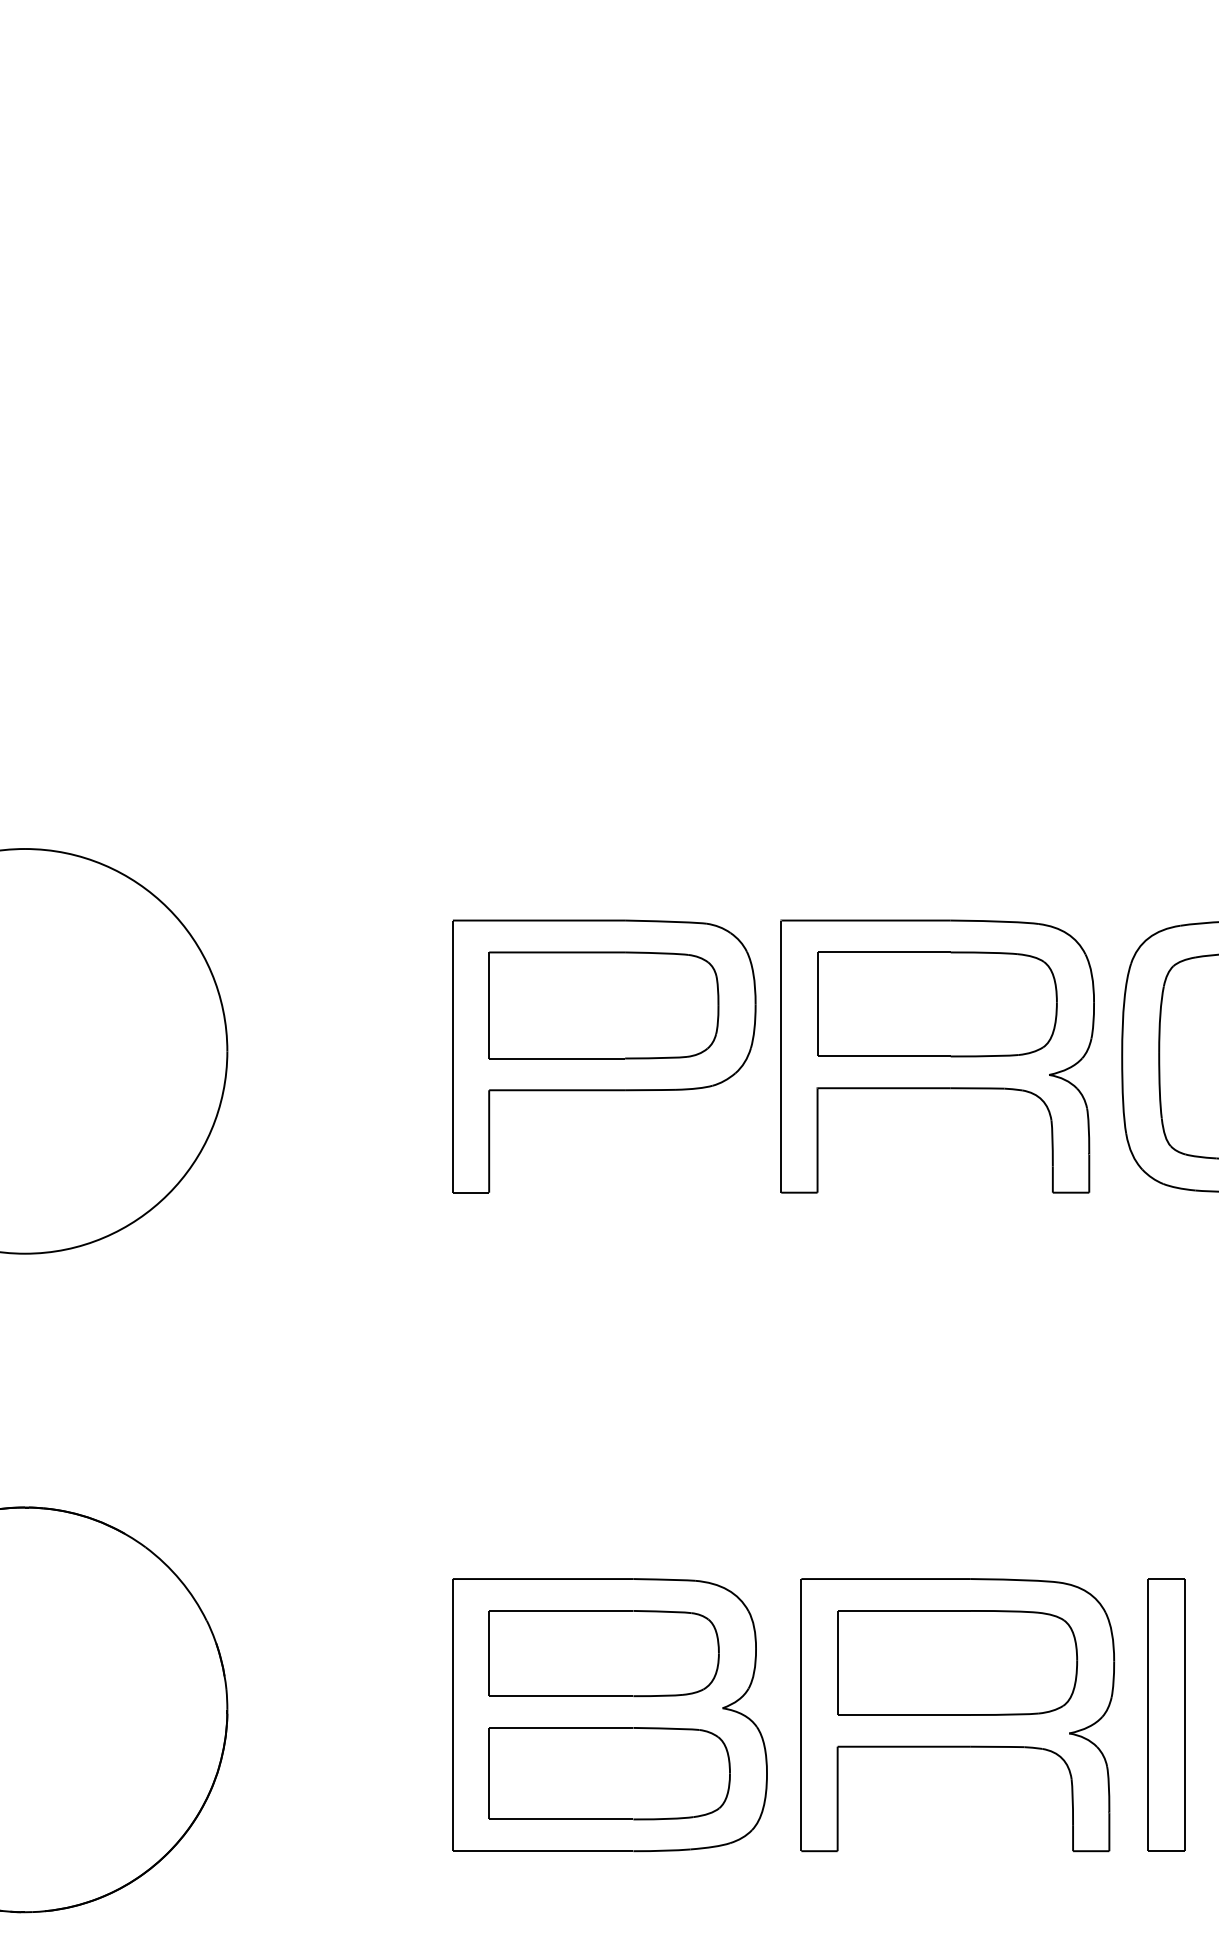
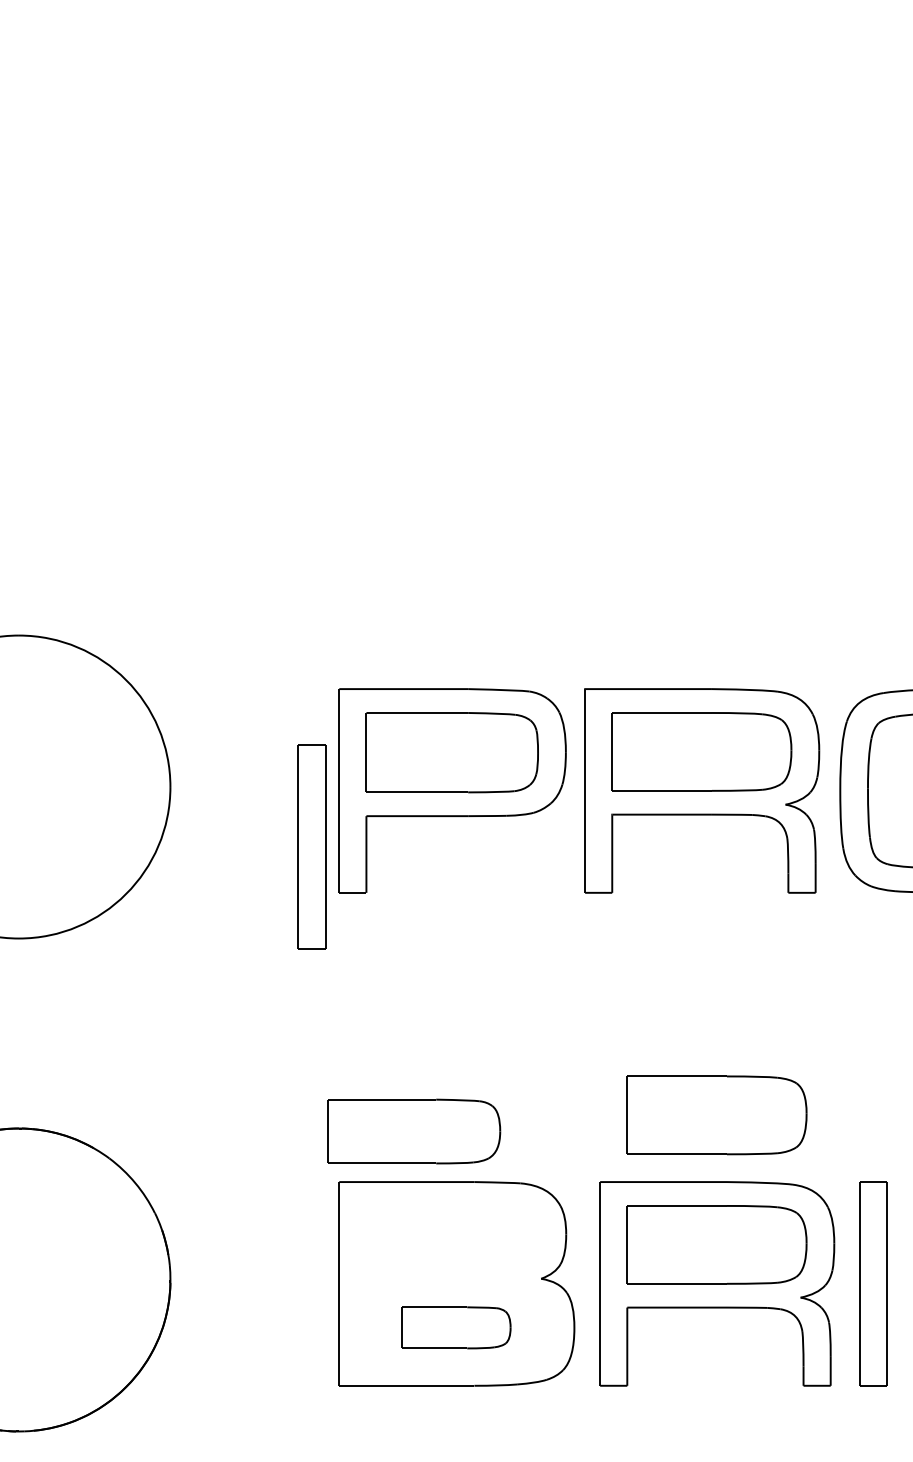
part: (416, 1130) -> (312, 846), added
part: (957, 1489) -> (717, 1115), added
part: (603, 1653) -> (413, 1131), moved
part: (609, 1773) -> (456, 1327), size x0.6

